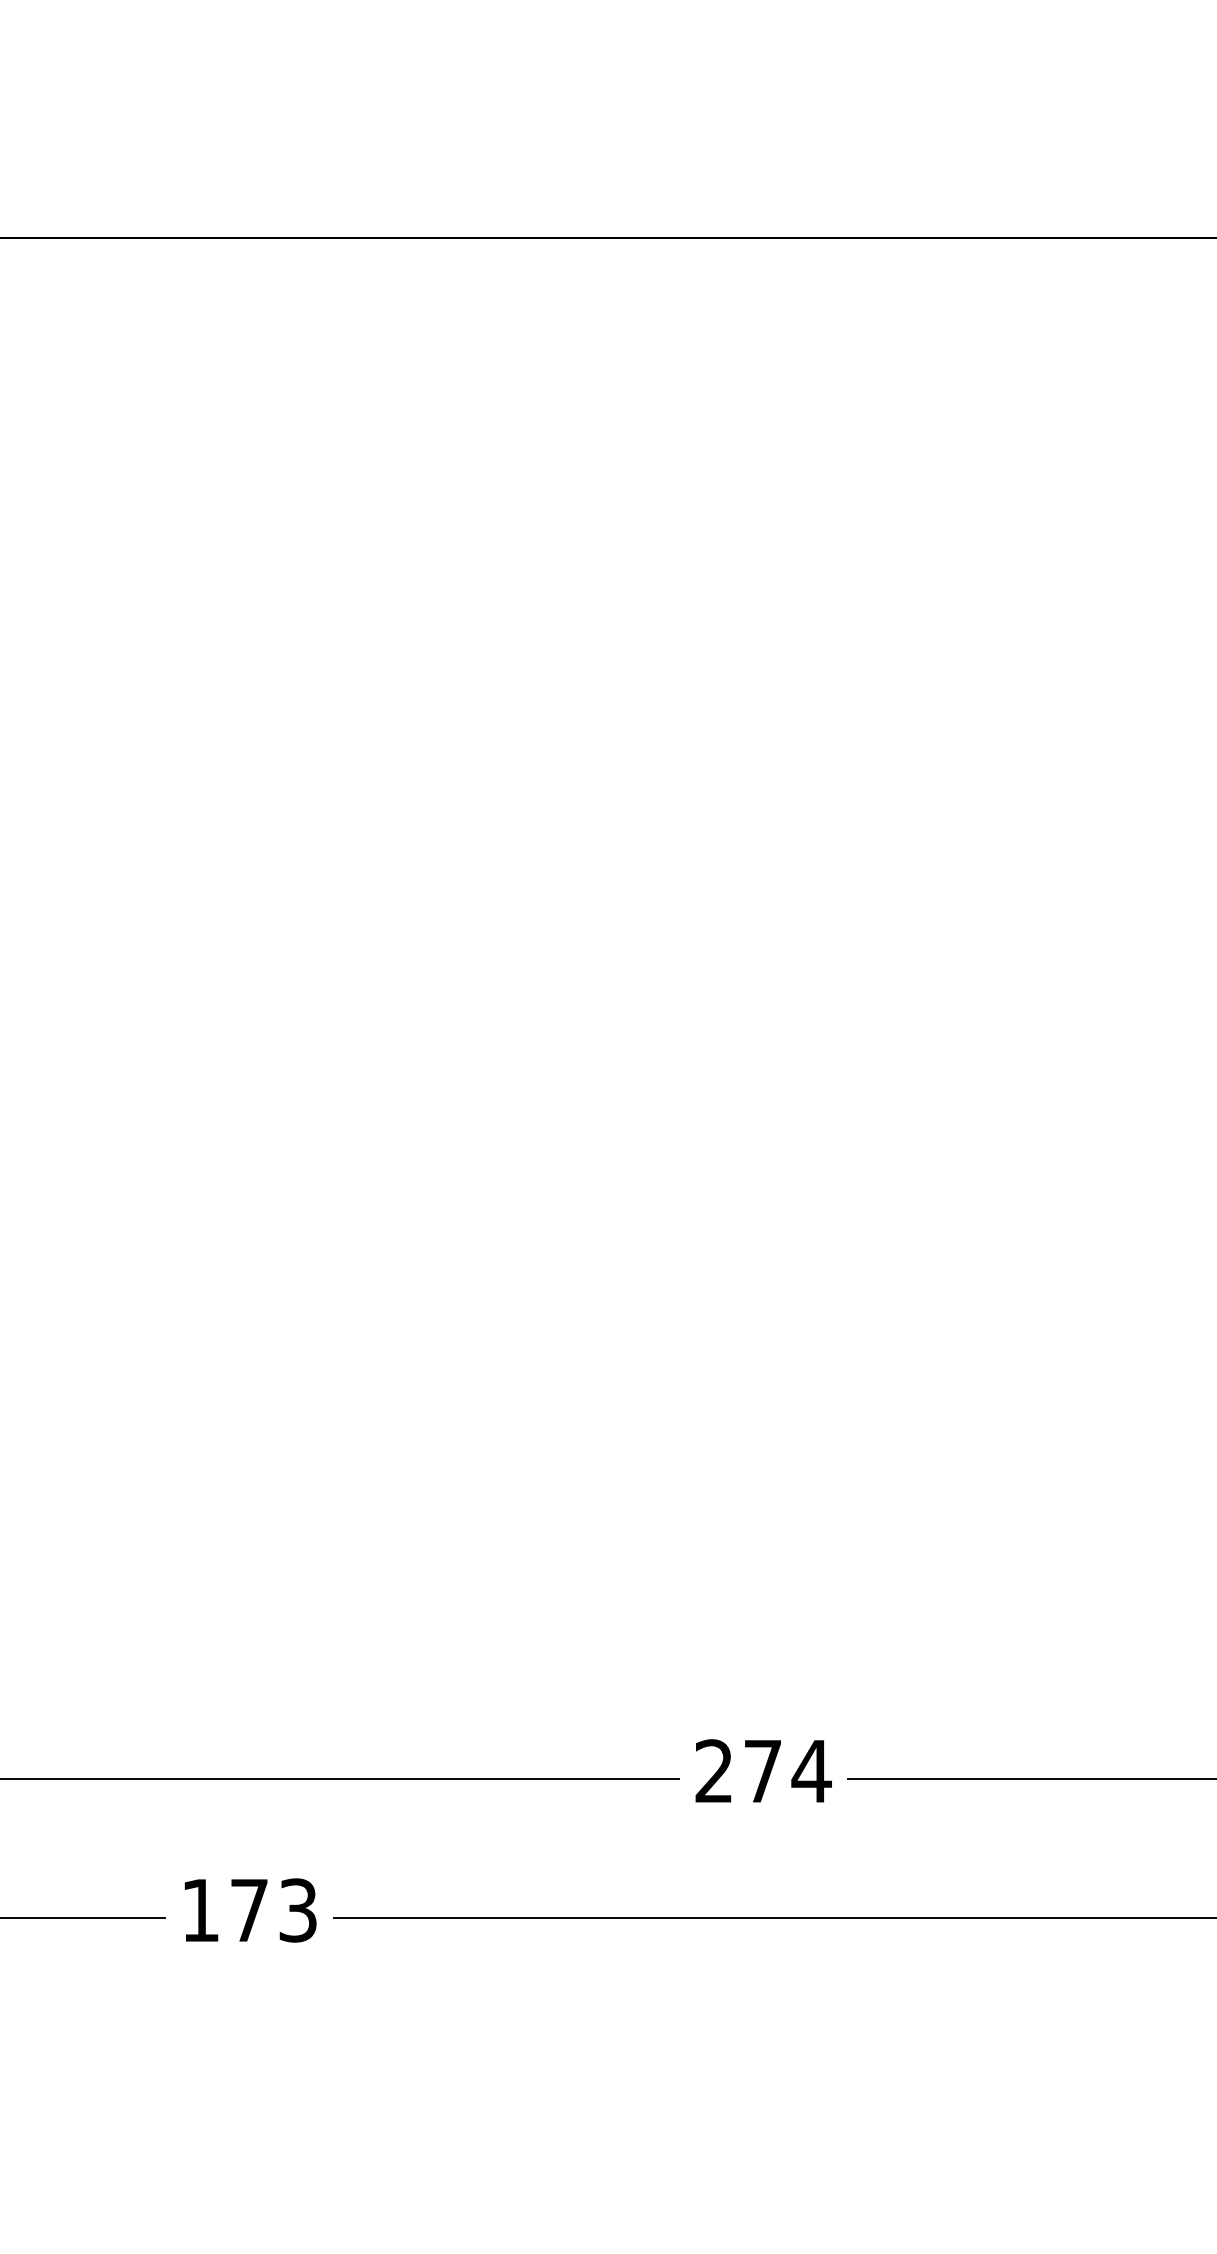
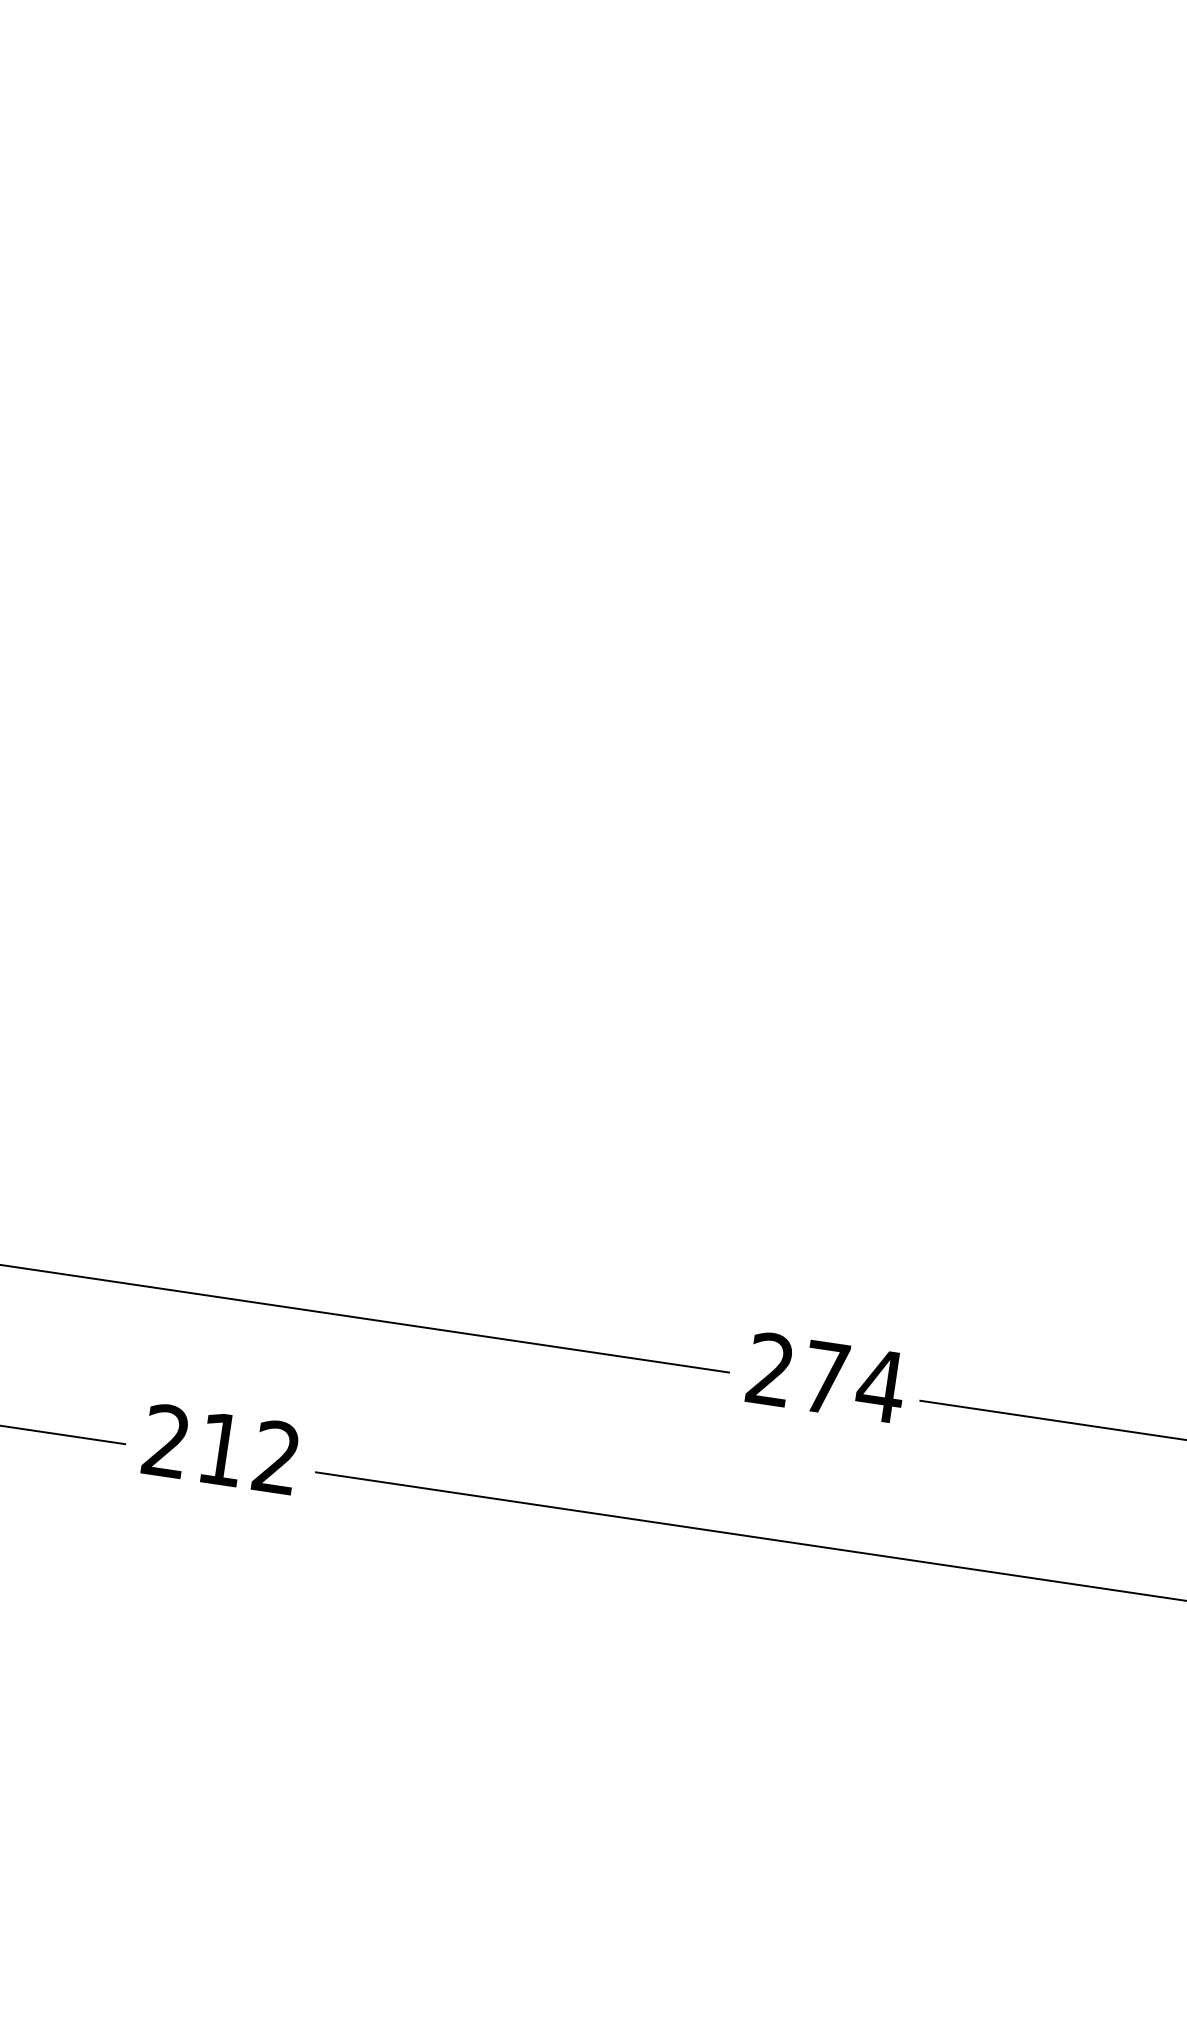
text: (249, 1910) -> (221, 1449), 173 -> 212

